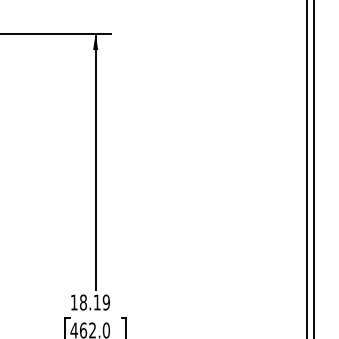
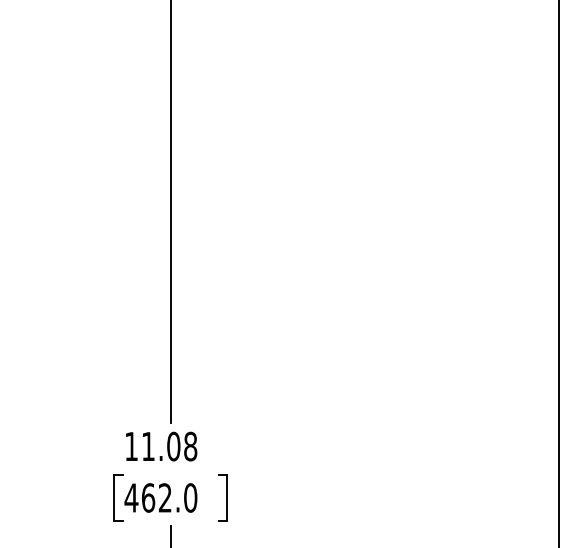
text: (94, 302) -> (168, 446), 18.19 -> 11.08

